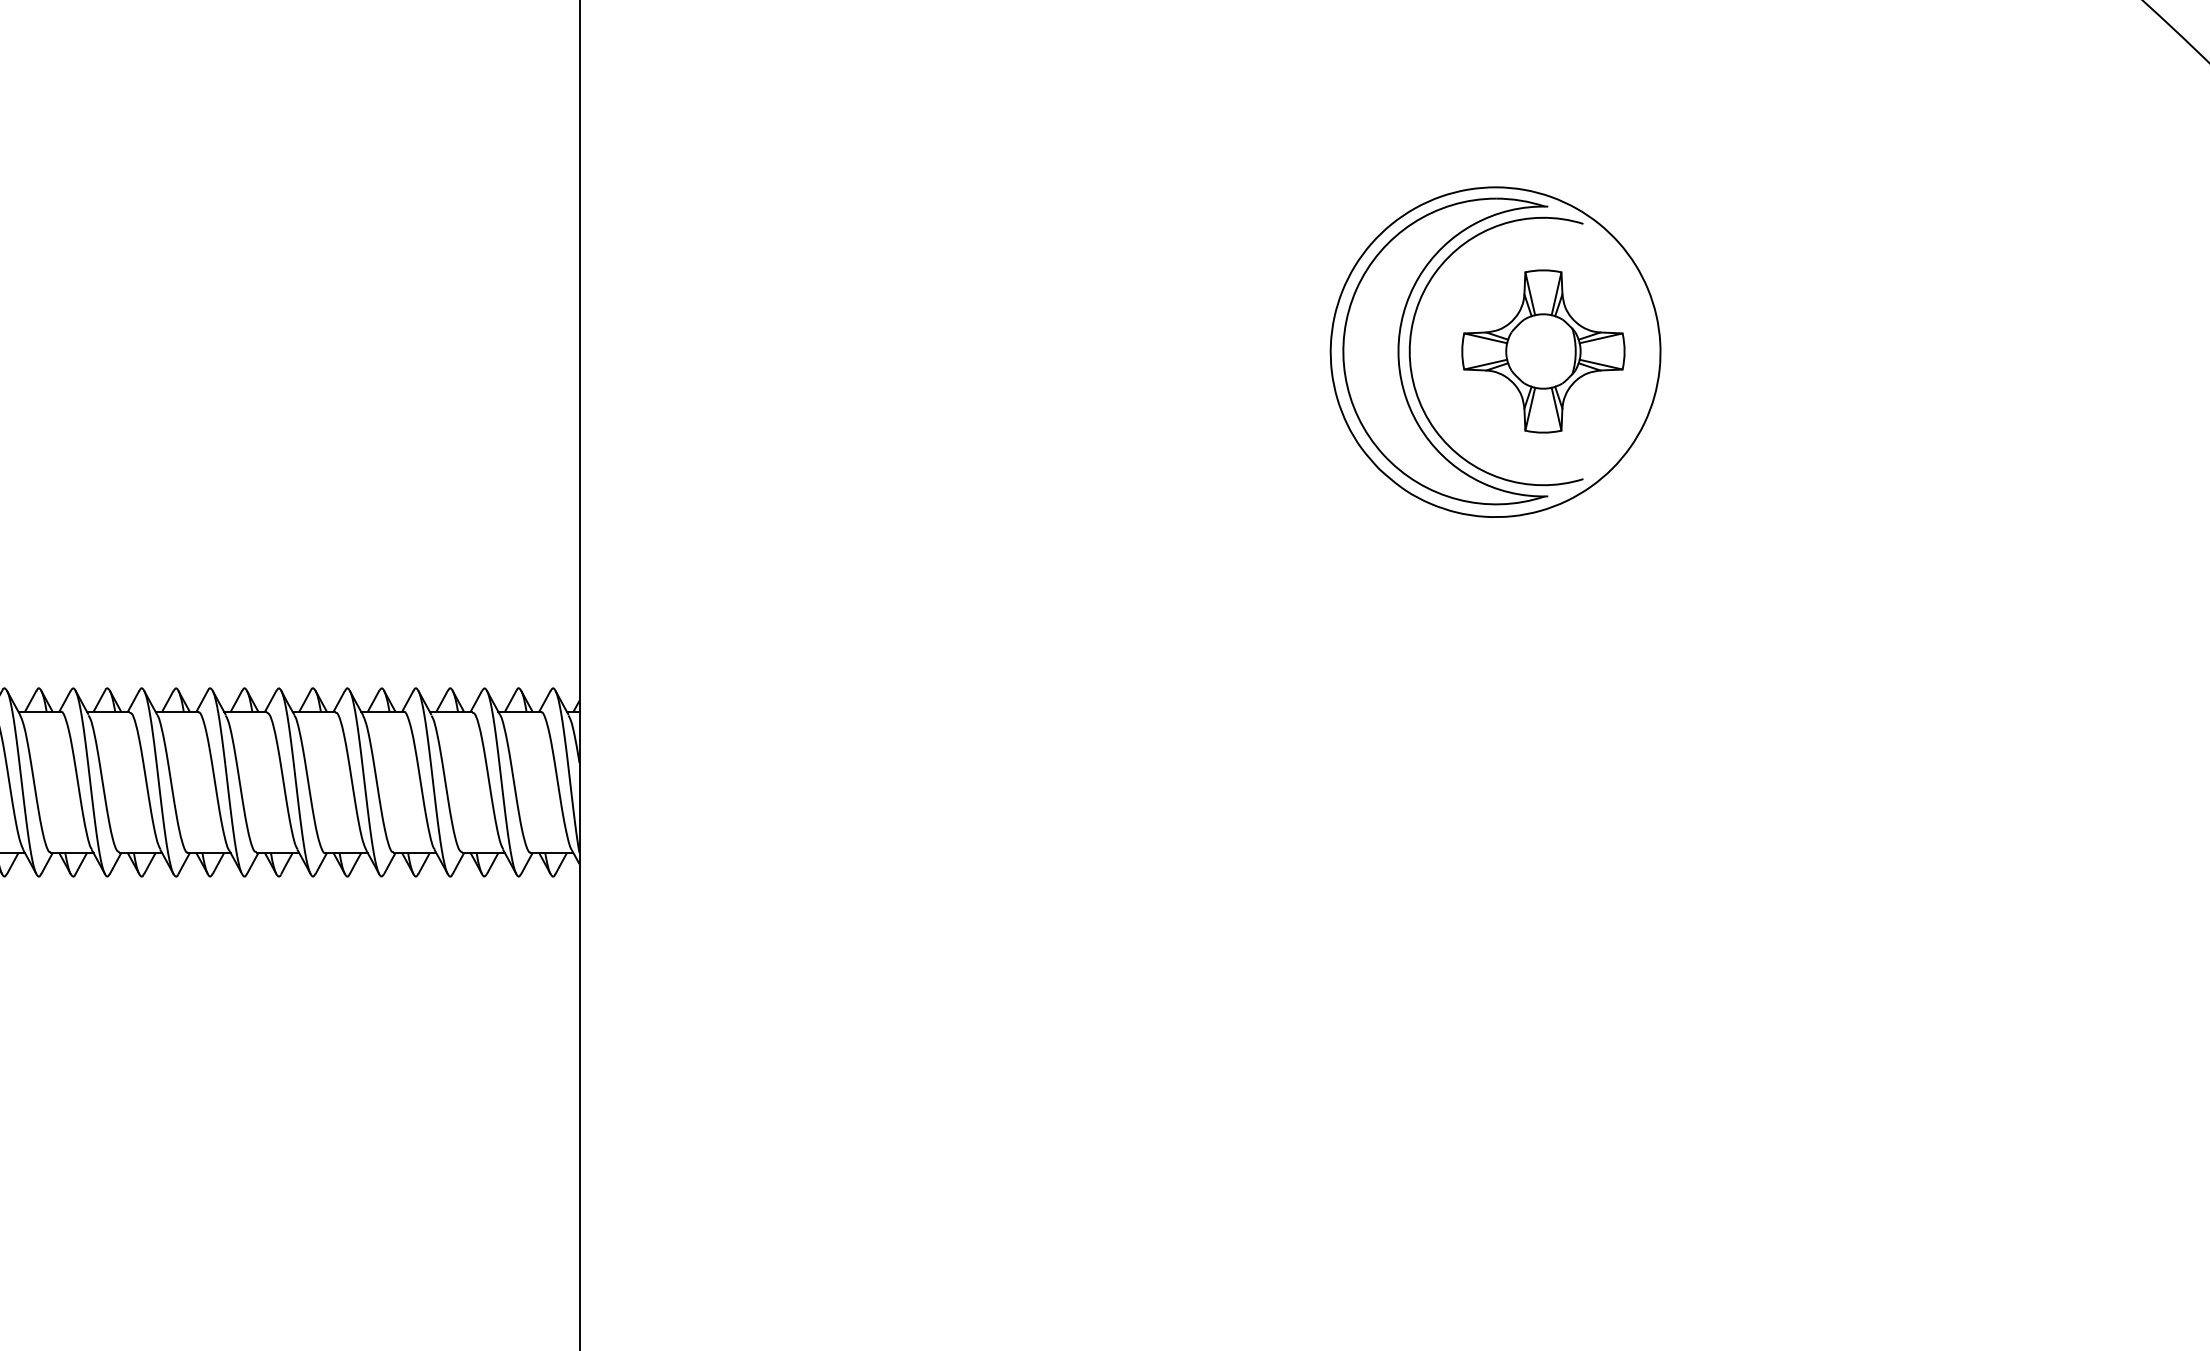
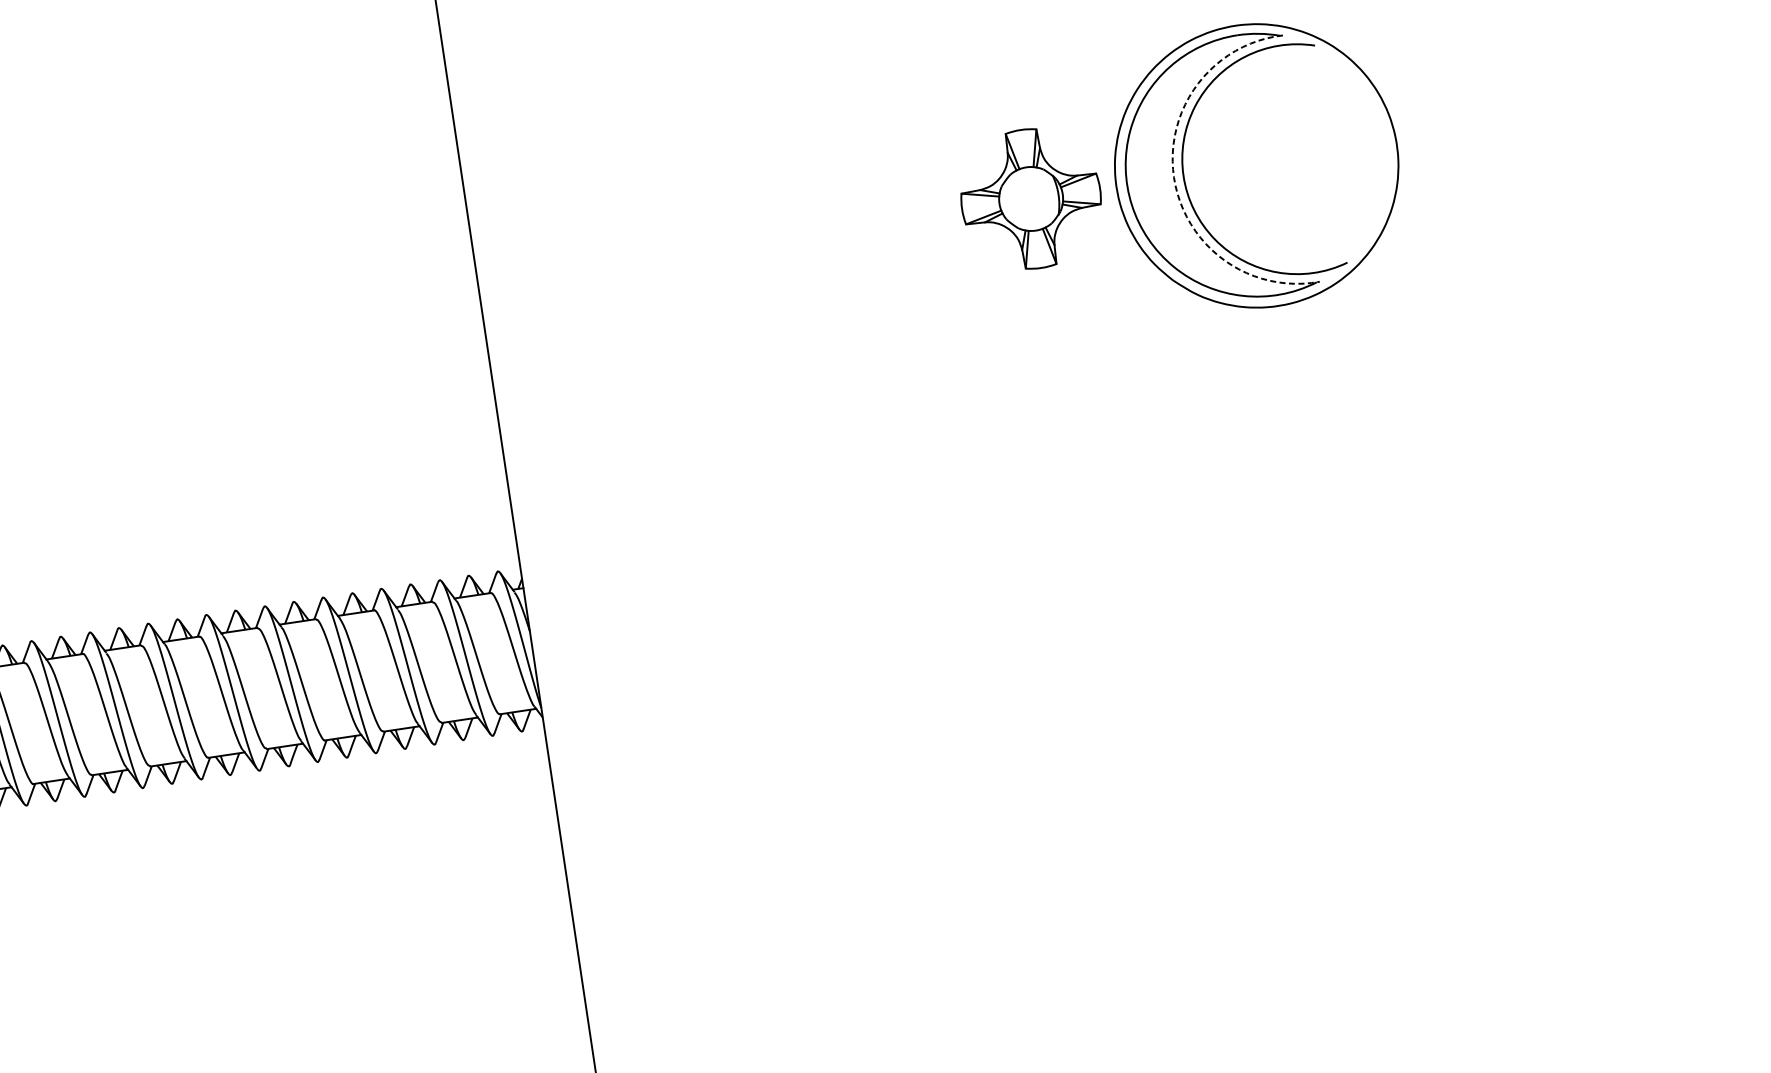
arc: (1398, 351) -> (1174, 177), solid -> dashed
part: (1543, 351) -> (1031, 198), moved

